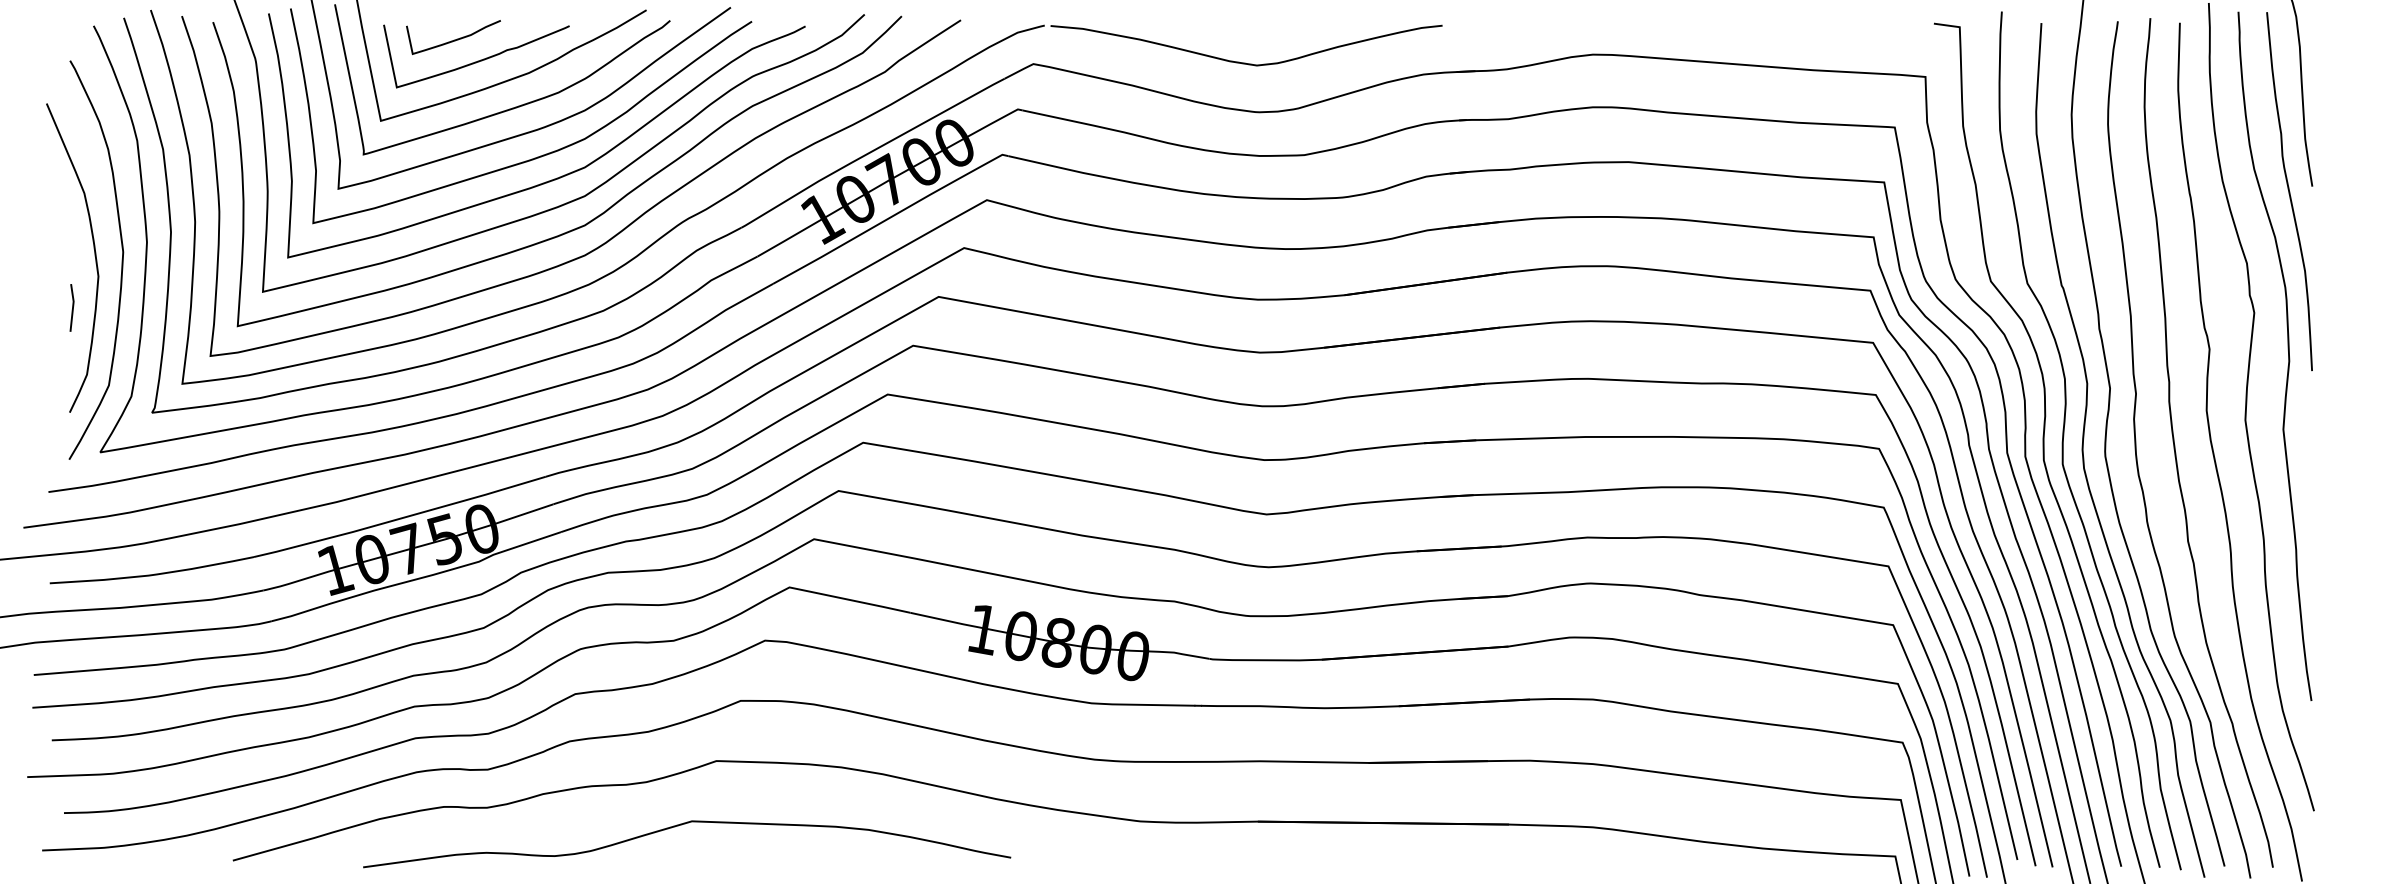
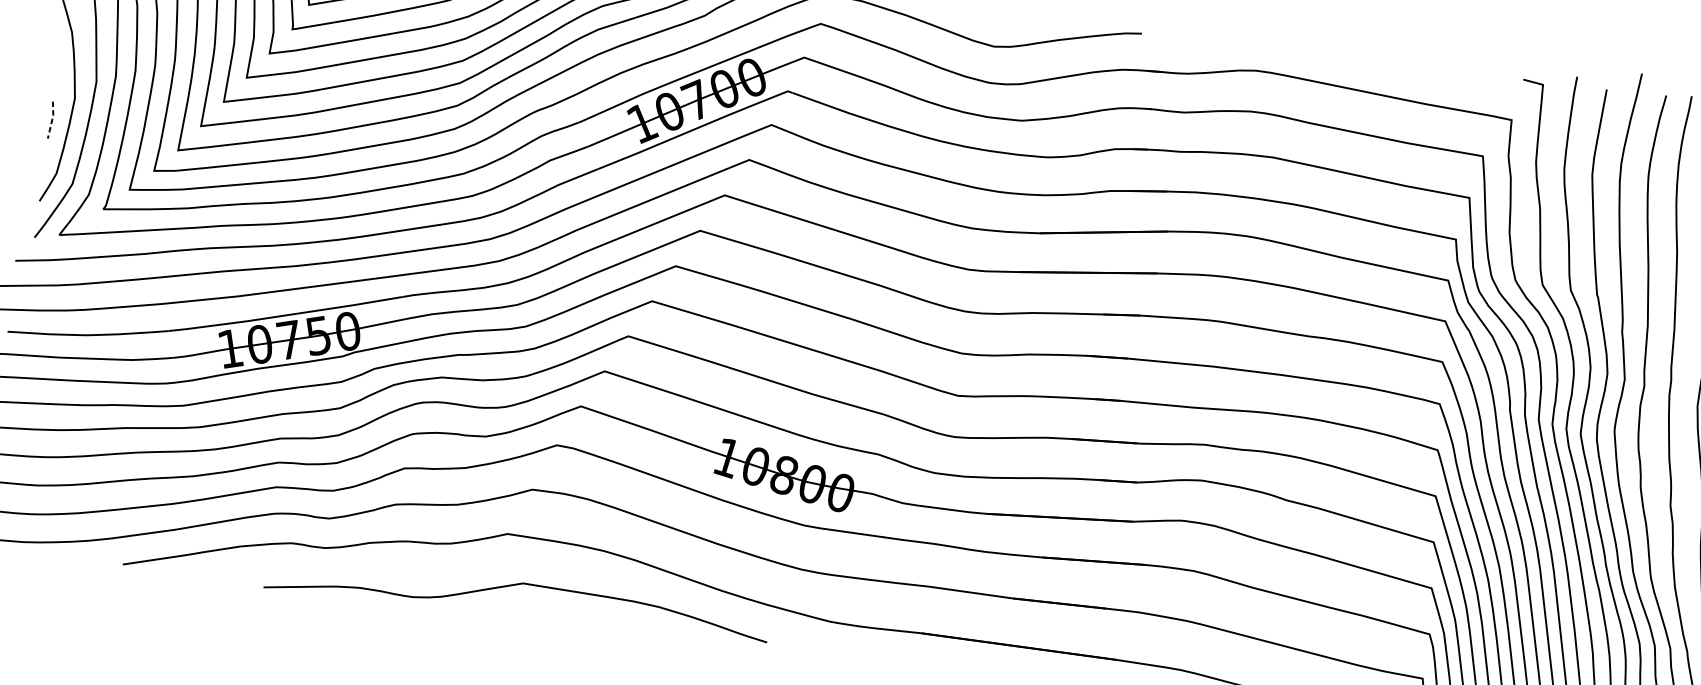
line: (73, 307) -> (52, 120), solid -> dashed
curve: (681, 825) -> (514, 585), moved

